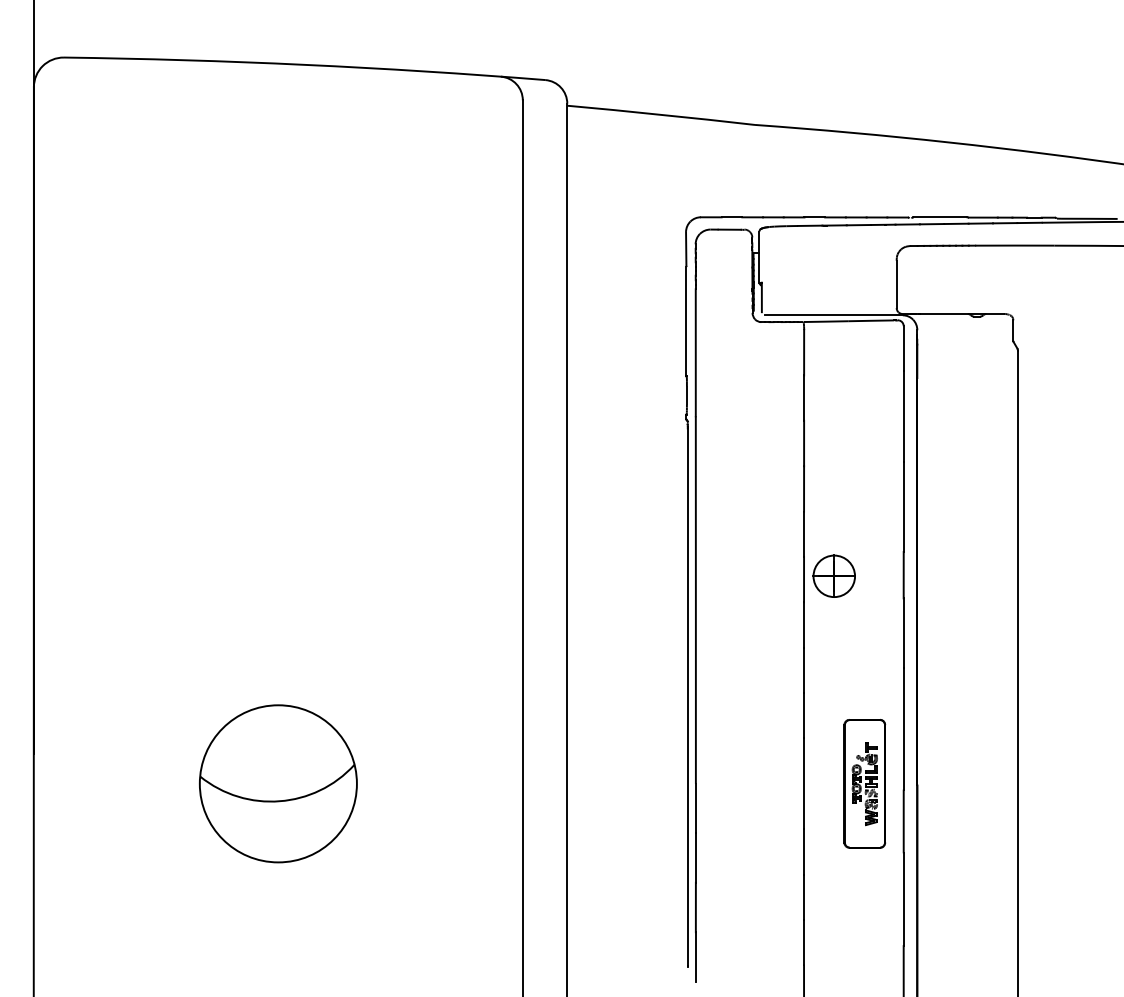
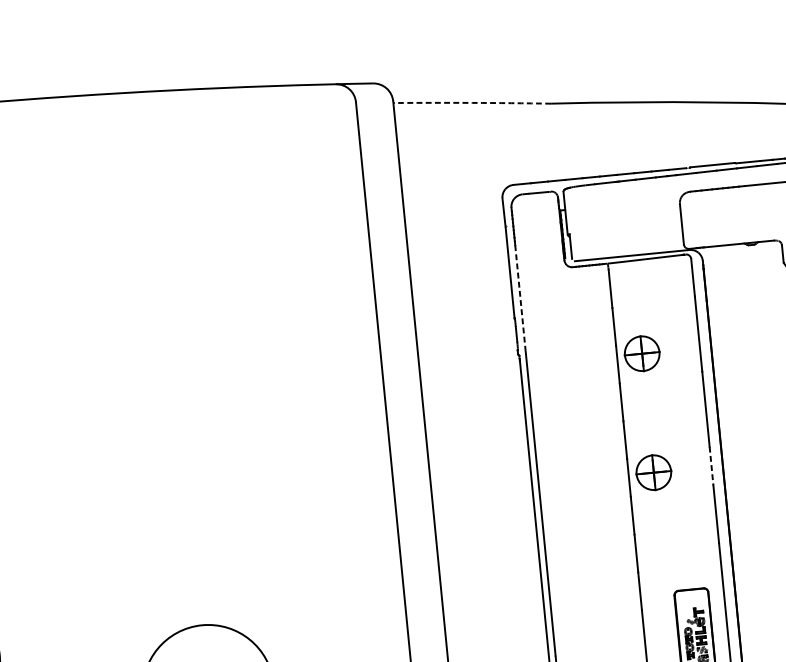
arc: (661, 114) -> (472, 102), solid -> dashed
line: (695, 352) -> (520, 297), solid -> dashed
part: (833, 432) -> (641, 353), added
line: (903, 575) -> (711, 466), solid -> dashed

